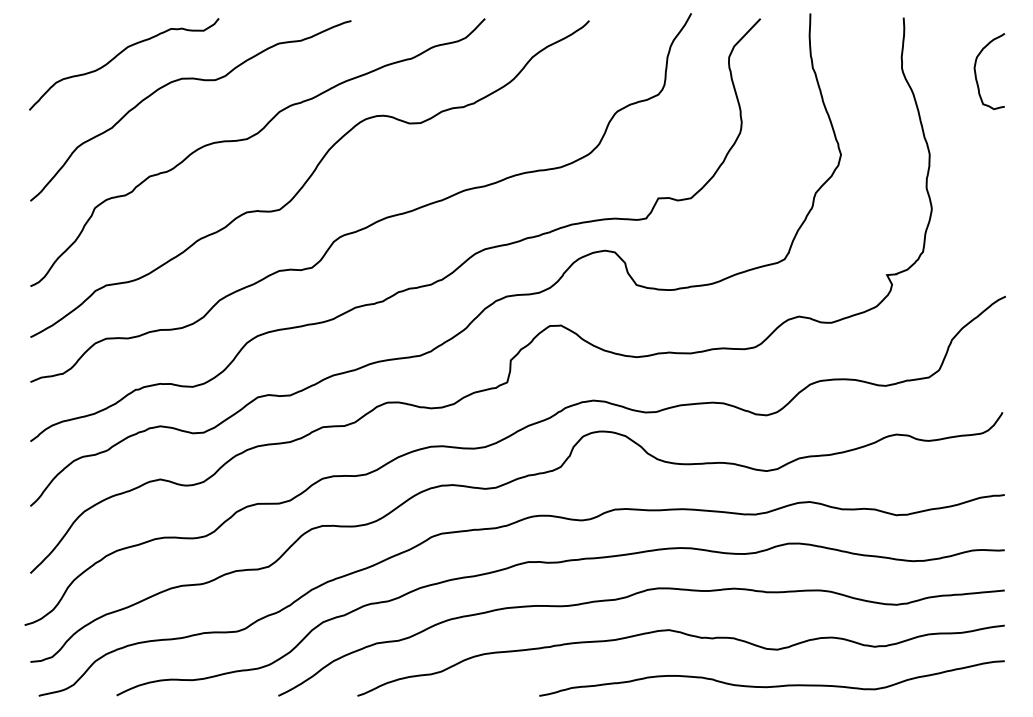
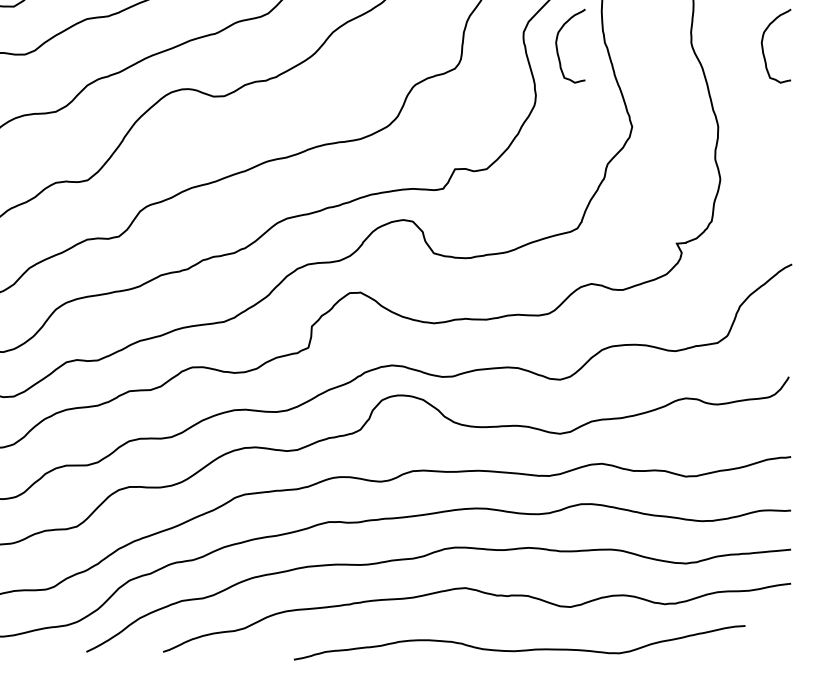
curve: (764, 72) -> (557, 47), added
curve: (772, 685) -> (520, 649), moved

